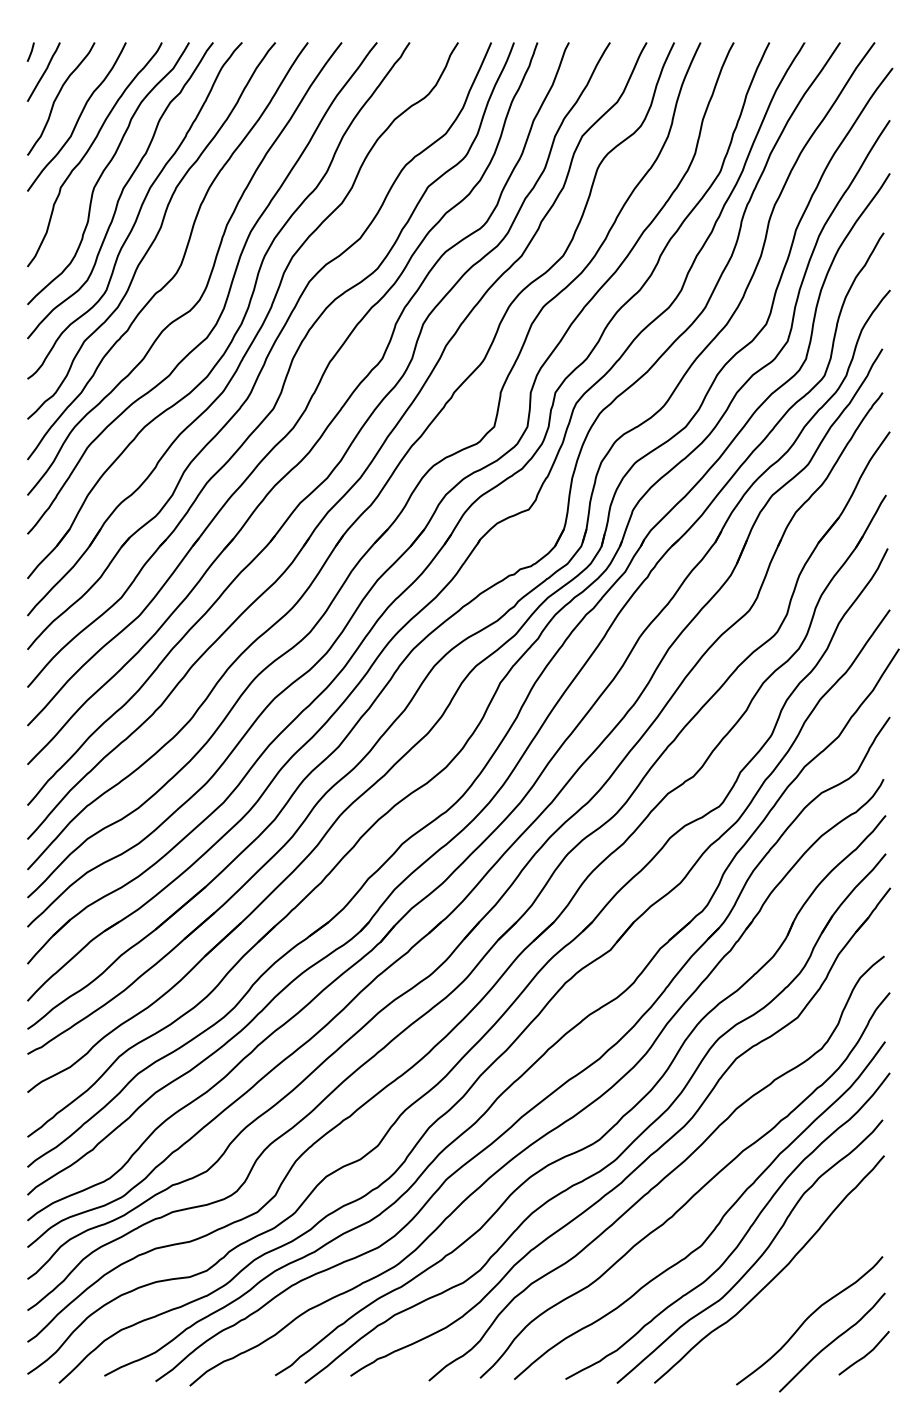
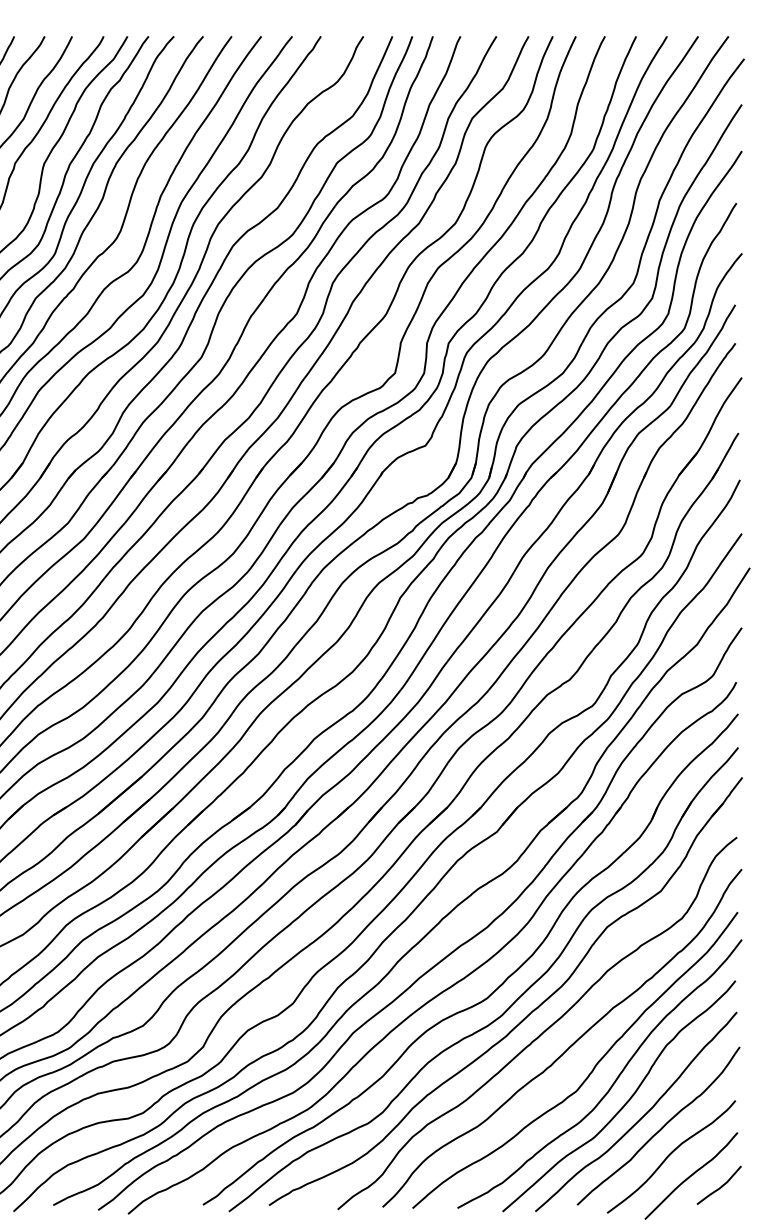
curve: (797, 1288) -> (660, 1128), added

